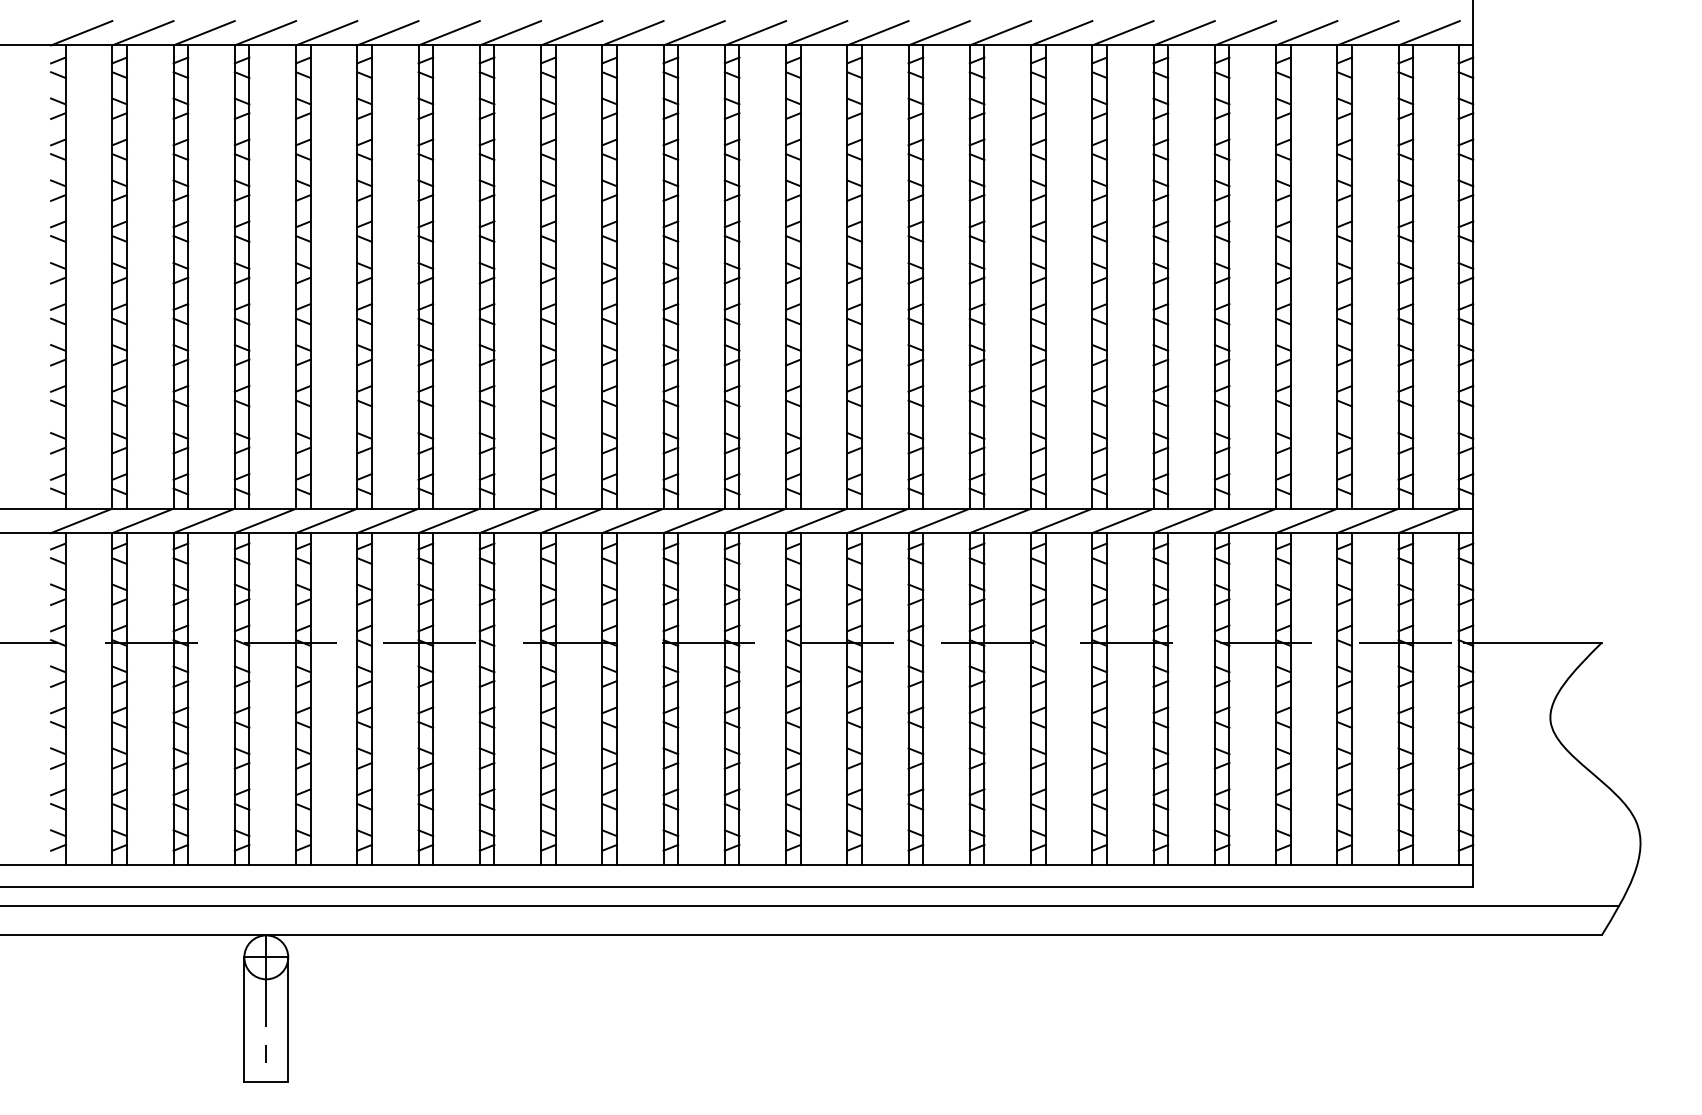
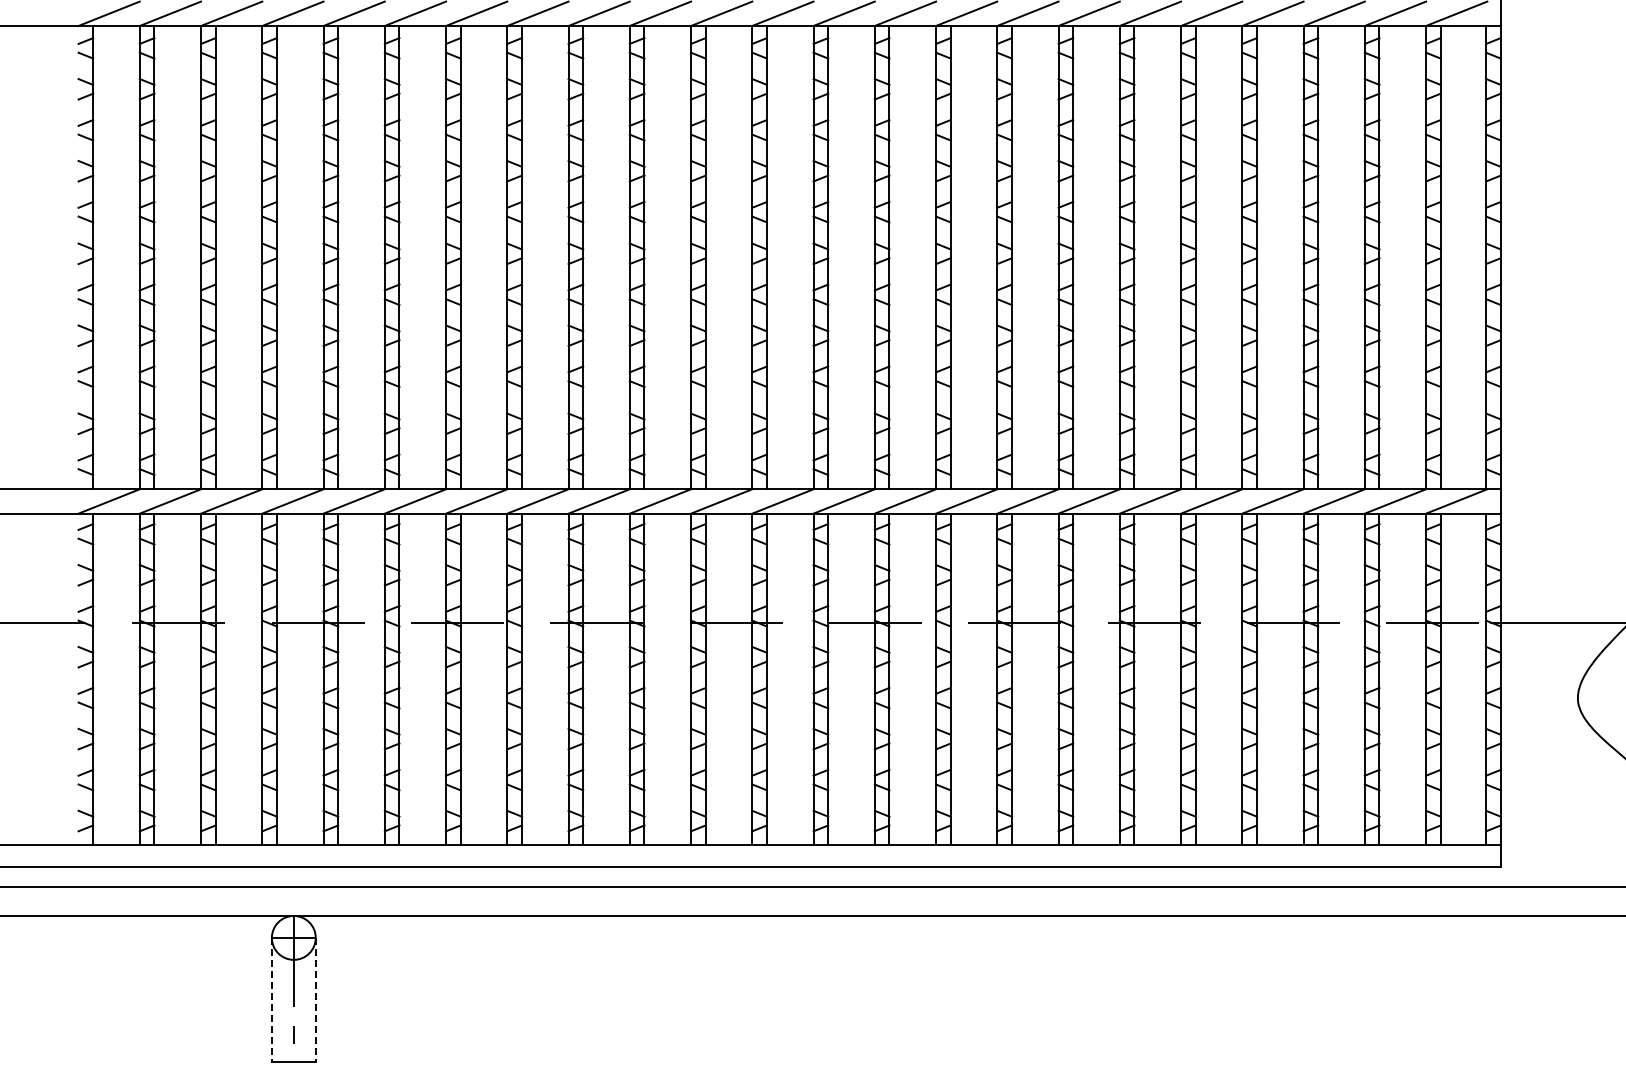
line: (244, 1020) -> (272, 1001), solid -> dashed
line: (288, 1020) -> (316, 1001), solid -> dashed

